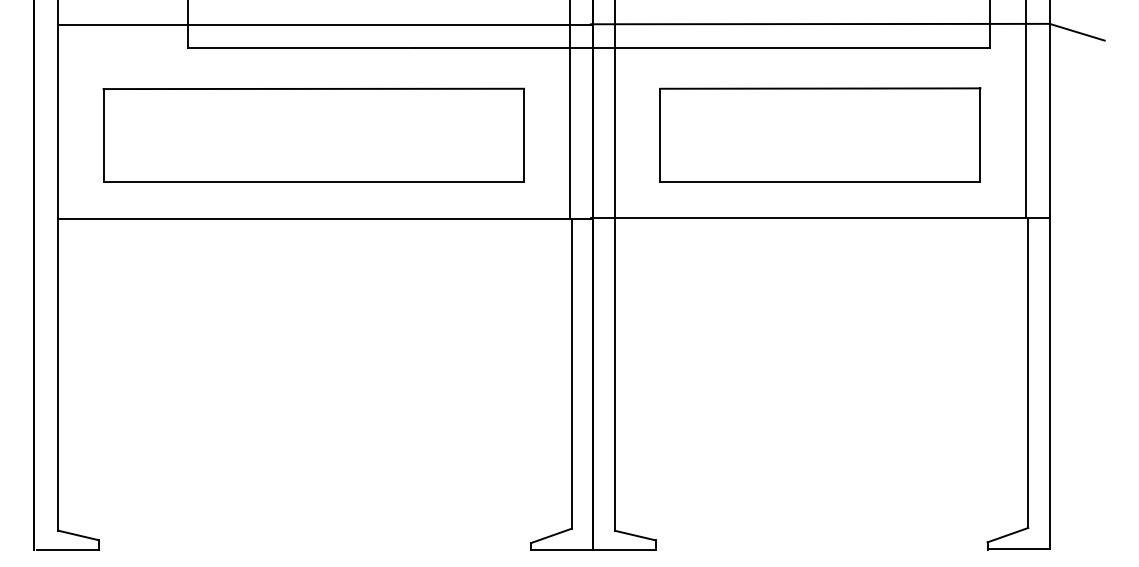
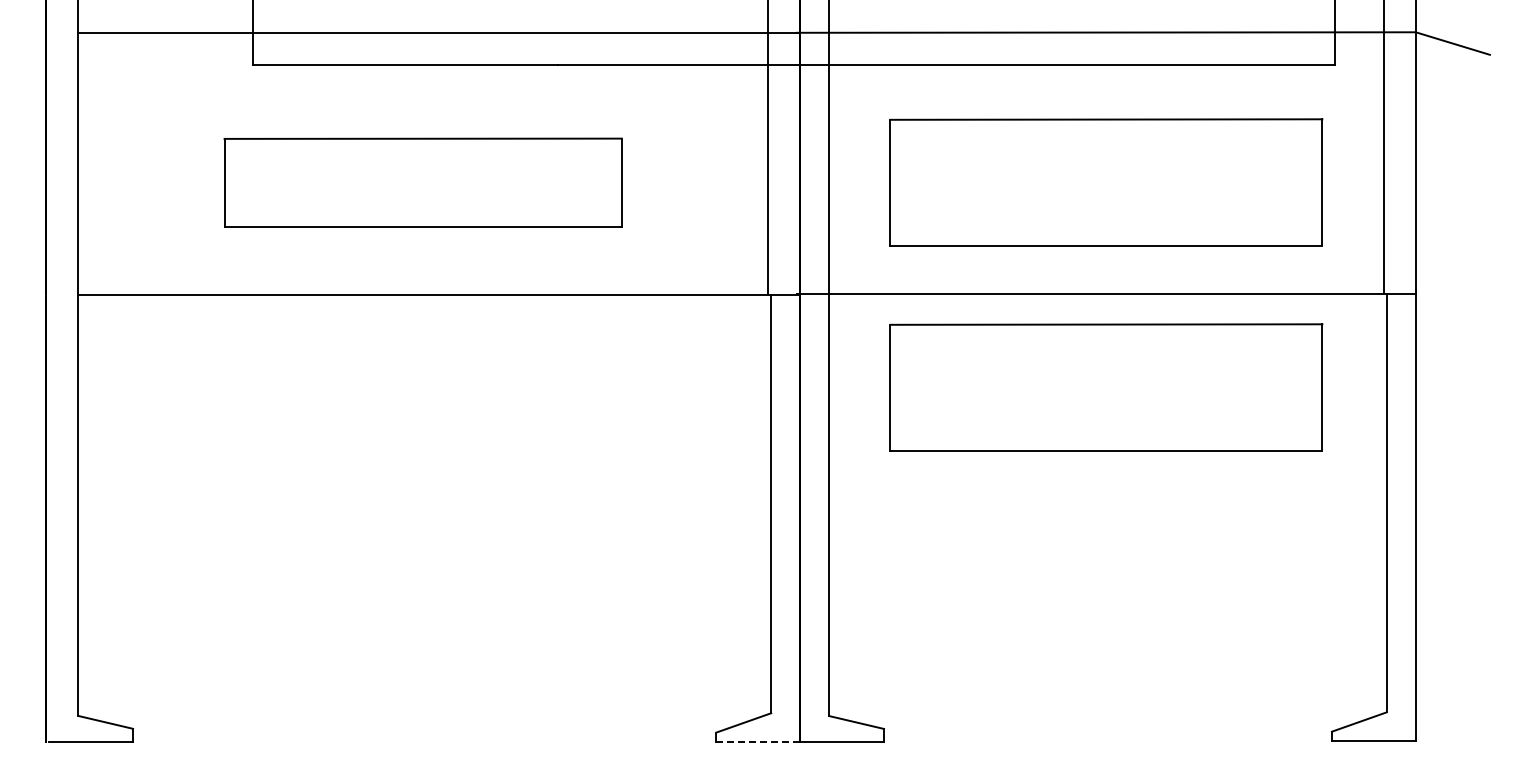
part: (313, 135) -> (422, 182), size x0.7
part: (820, 287) -> (1106, 387), added
line: (562, 549) -> (758, 741), solid -> dashed

